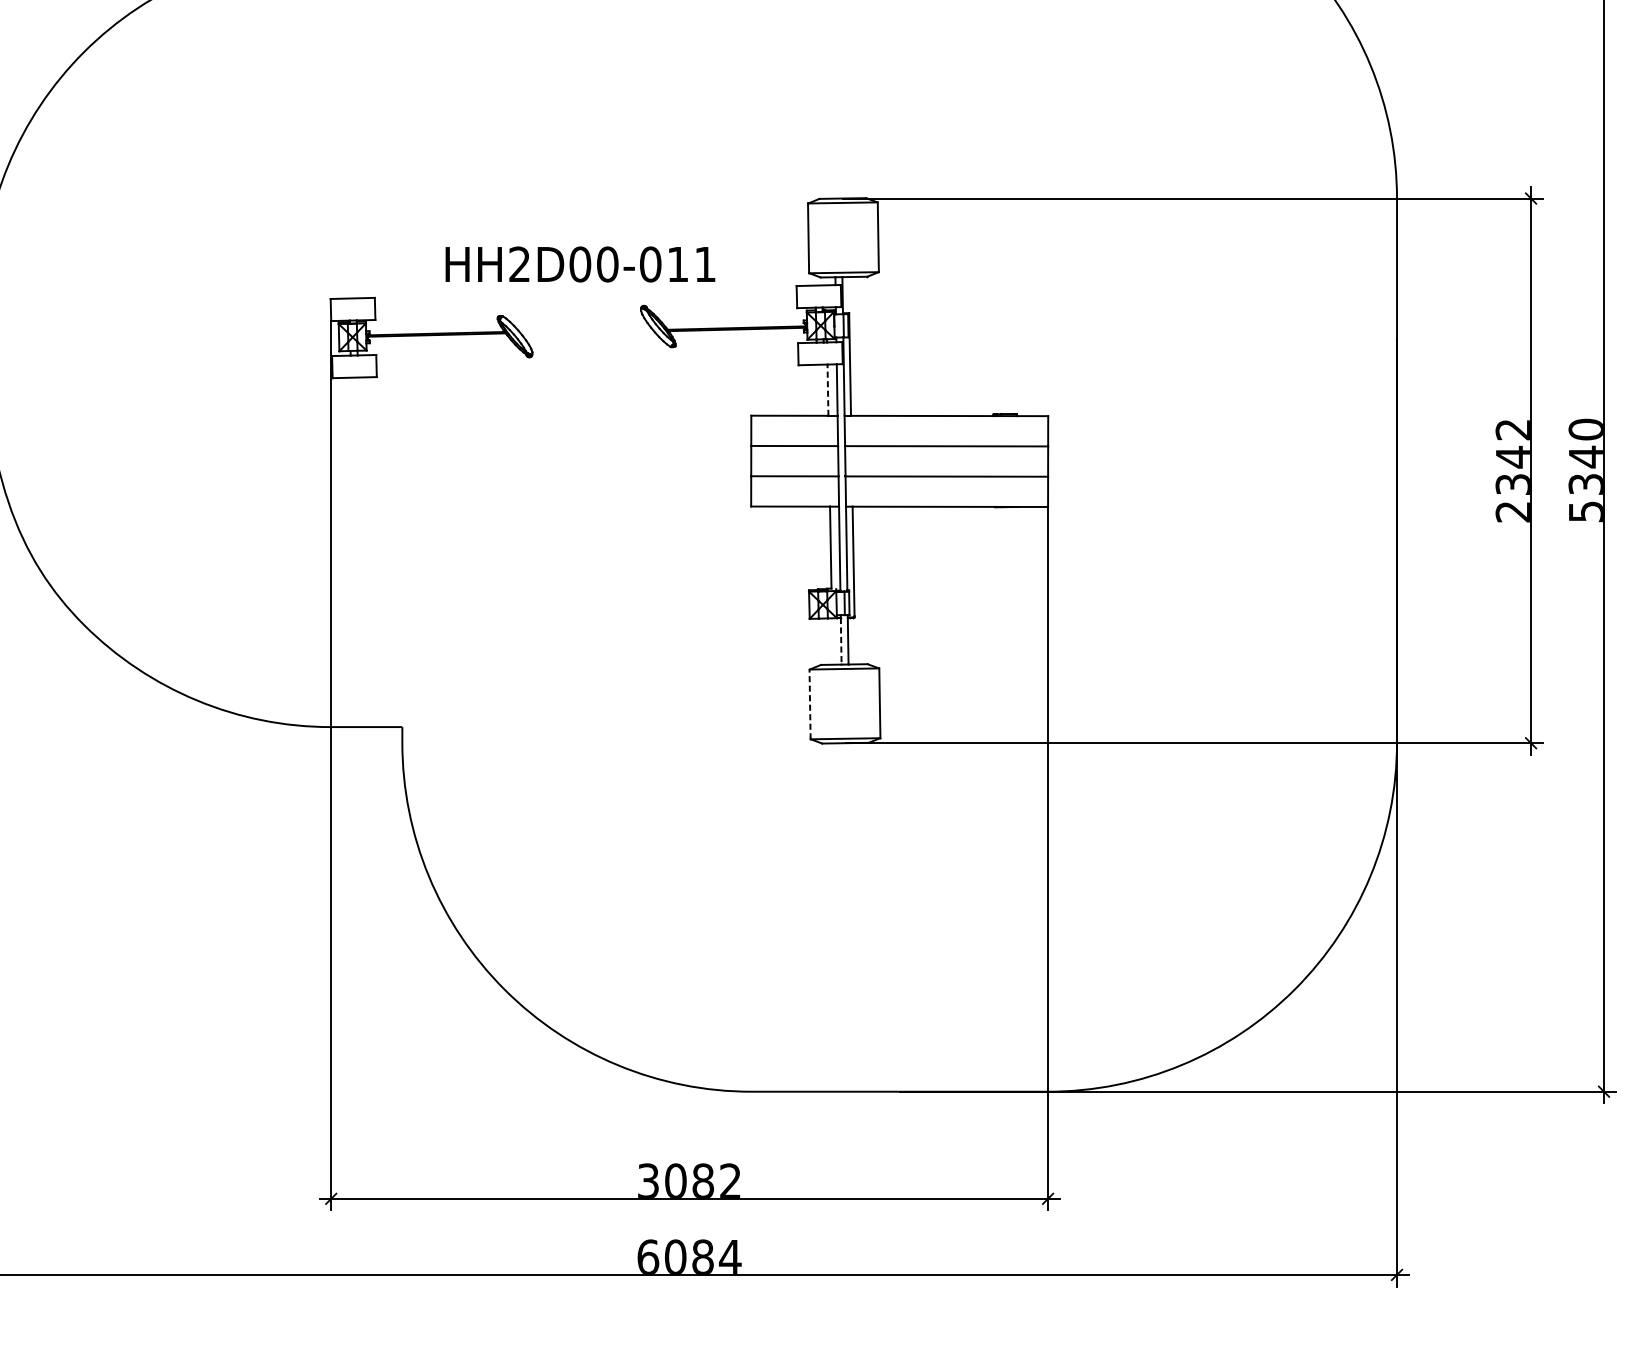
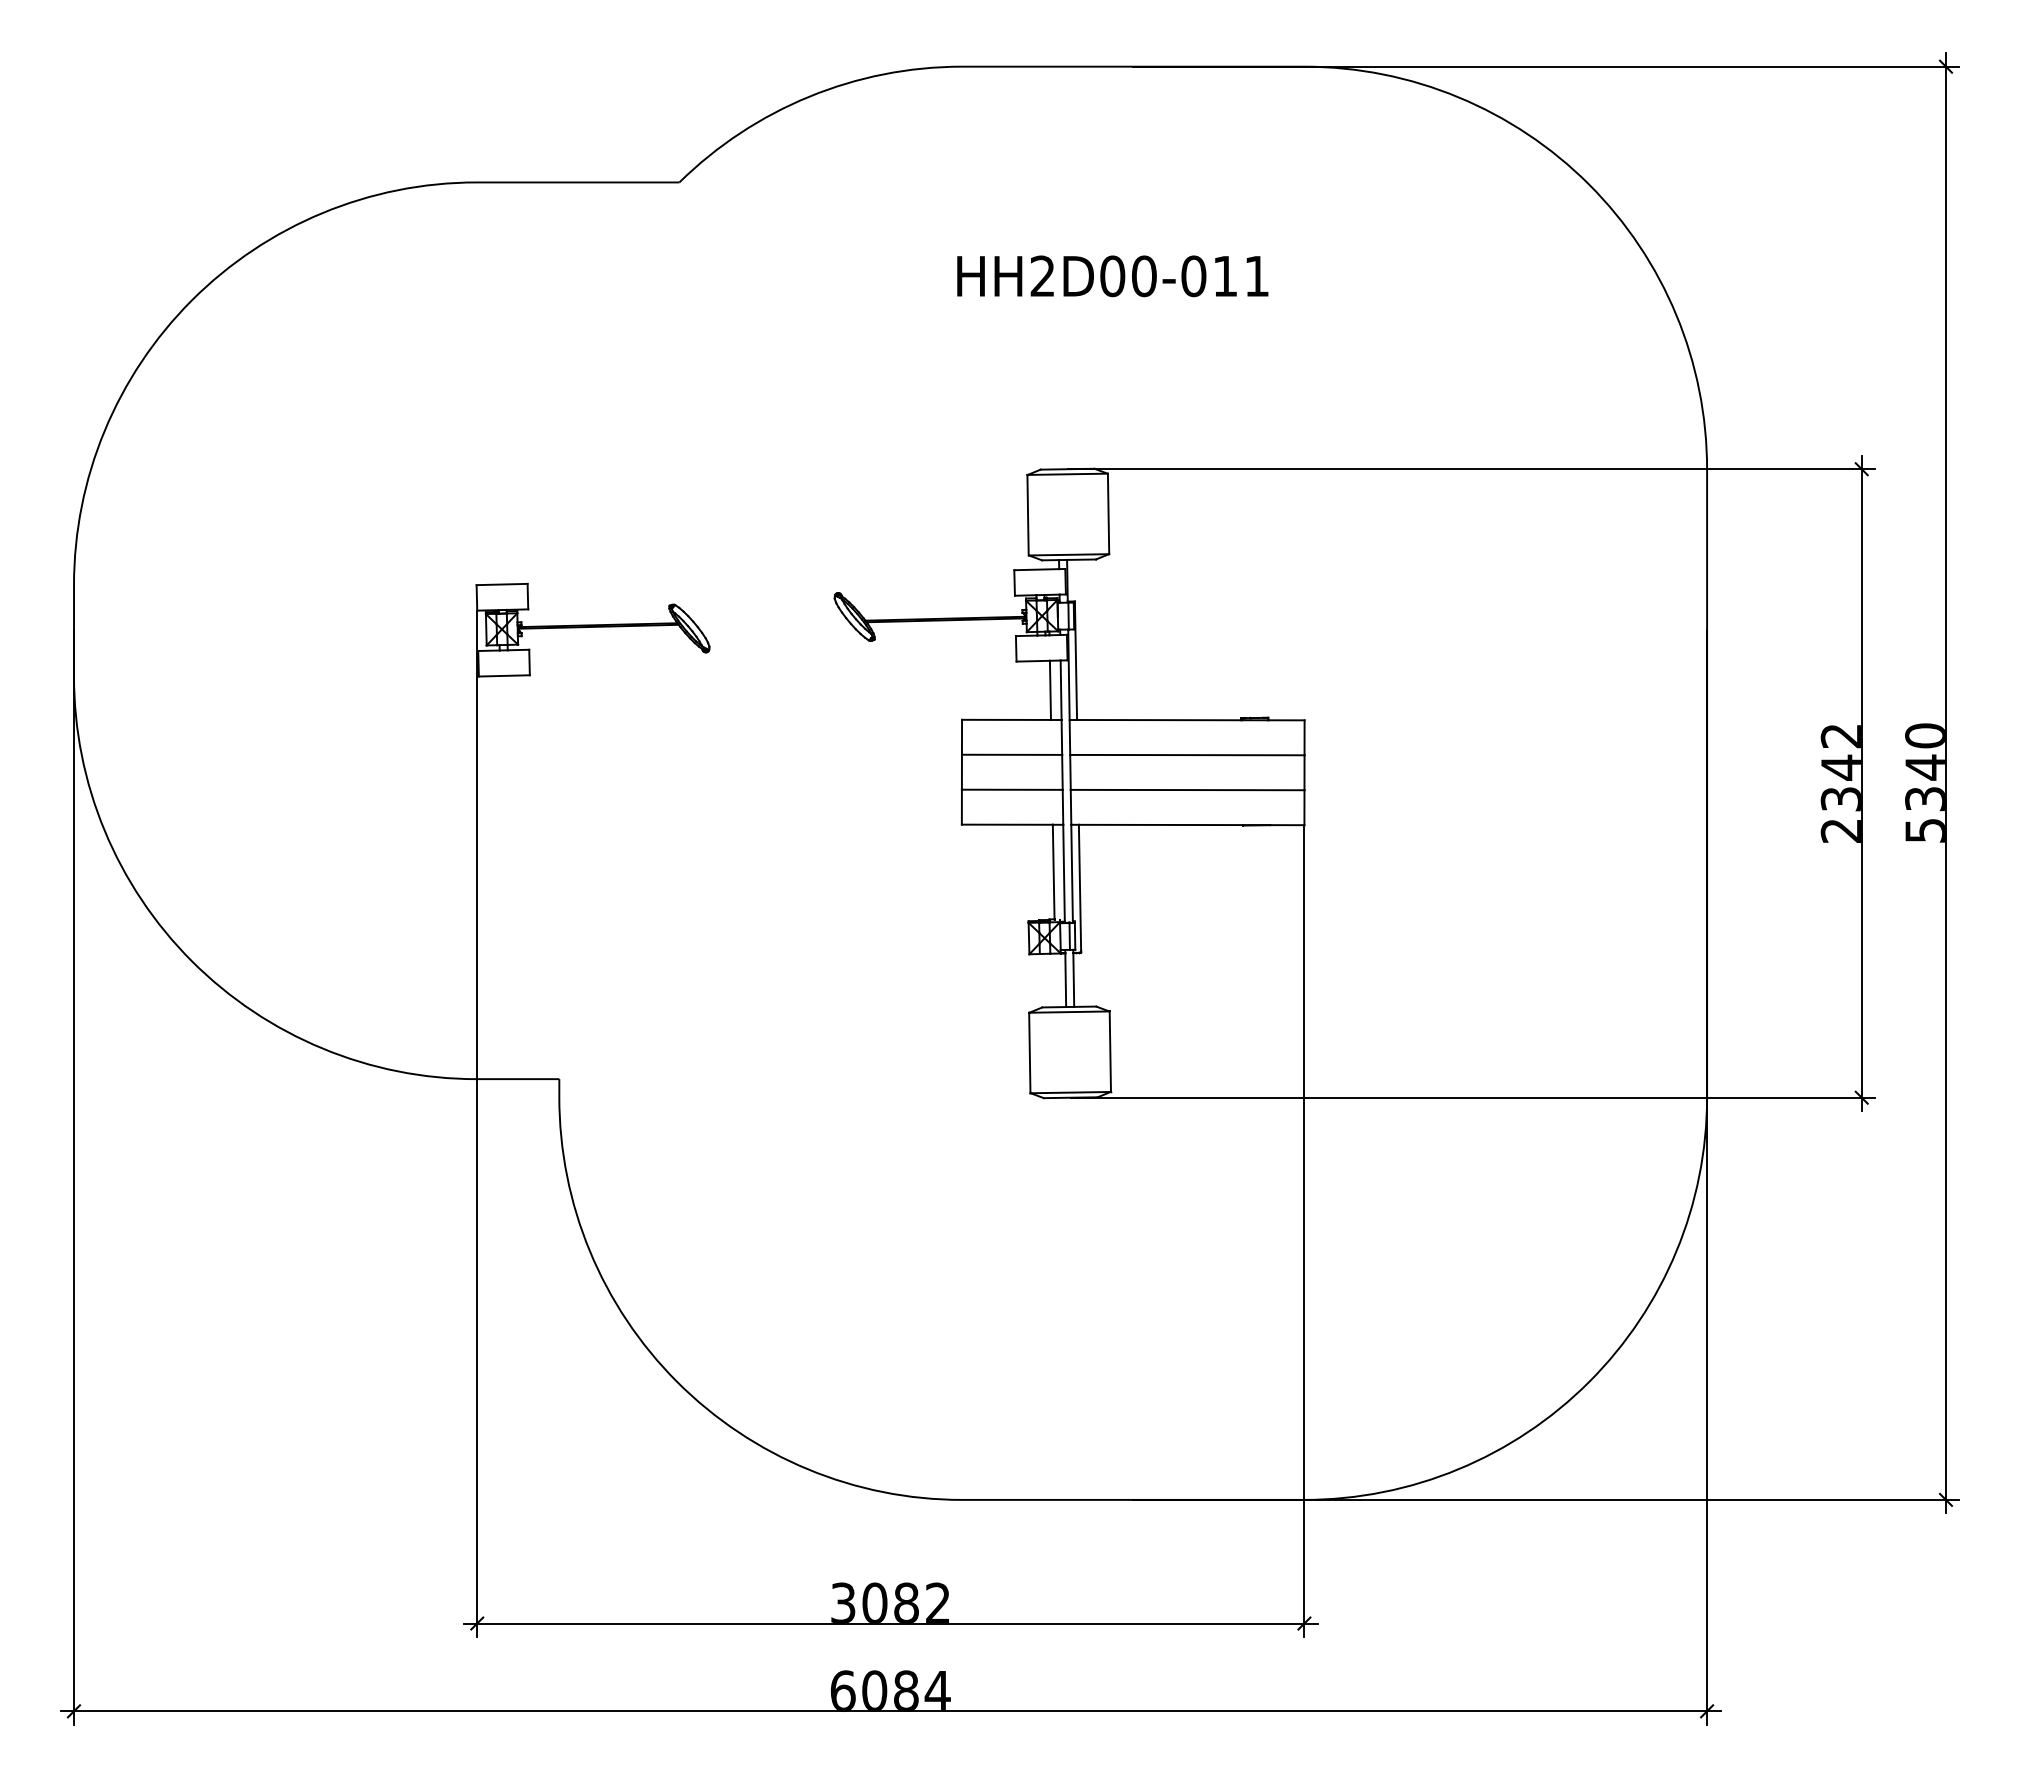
text: (580, 264) -> (1112, 276), moved
line: (828, 390) -> (1050, 690), dashed -> solid
line: (841, 641) -> (1065, 980), dashed -> solid
line: (809, 704) -> (1029, 1052), dashed -> solid

